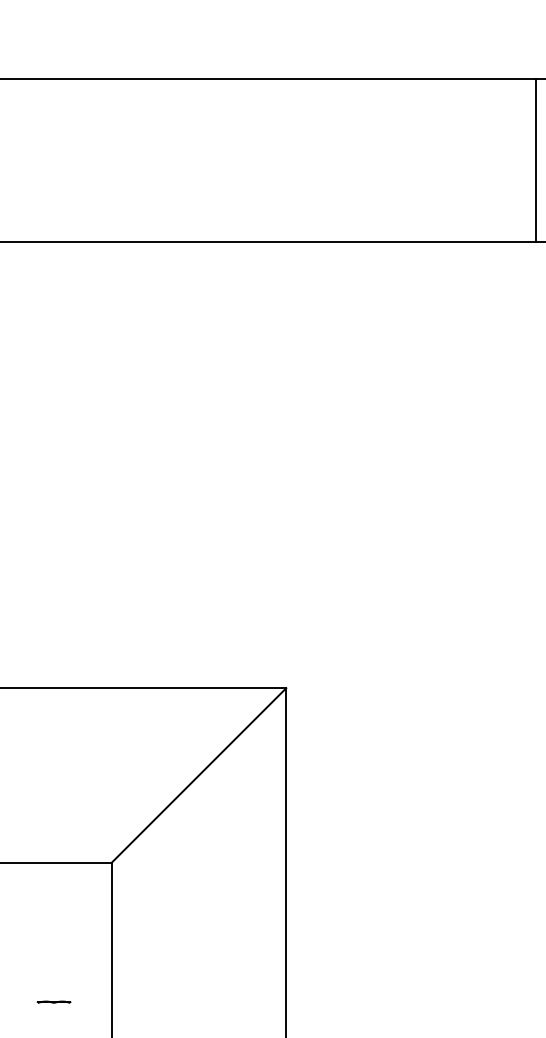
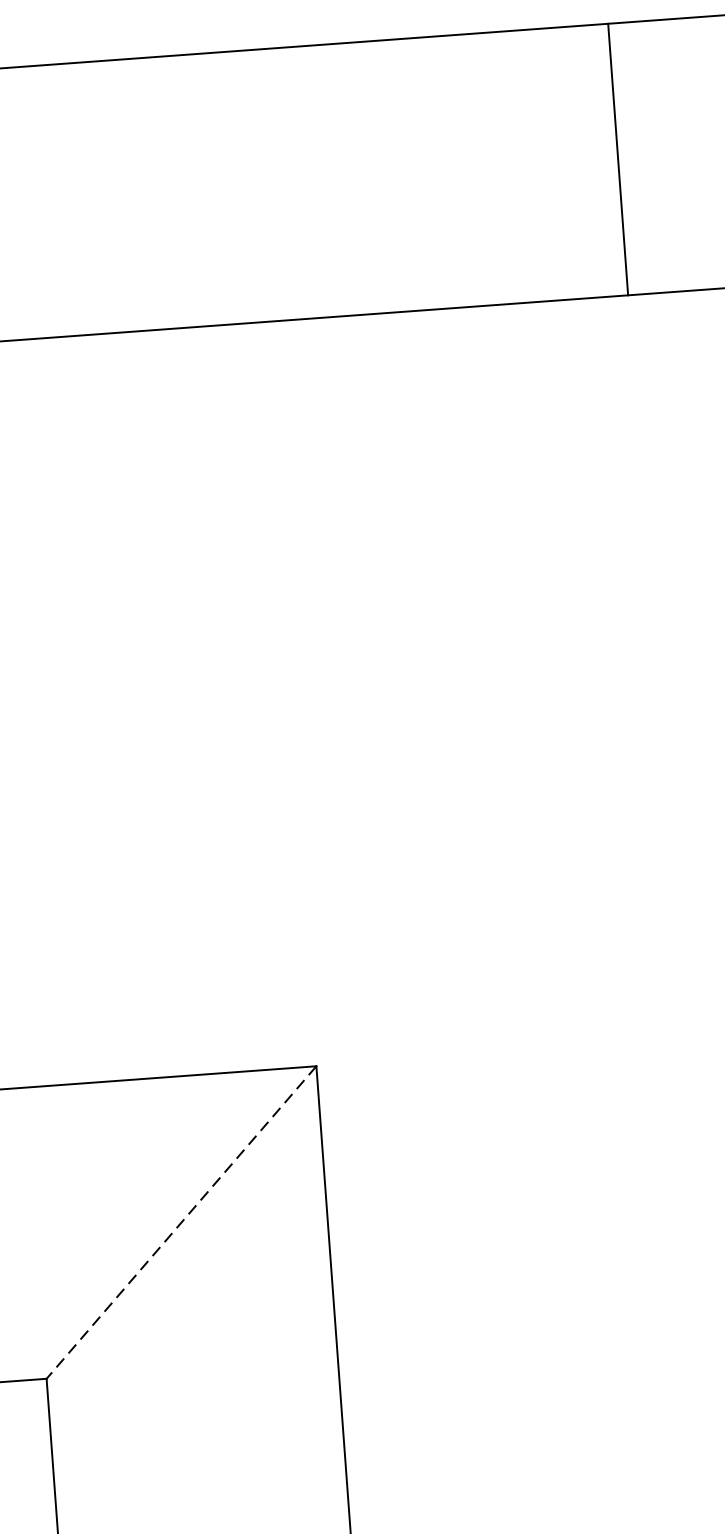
line: (536, 159) -> (618, 158), moved
line: (198, 775) -> (180, 1222), solid -> dashed

